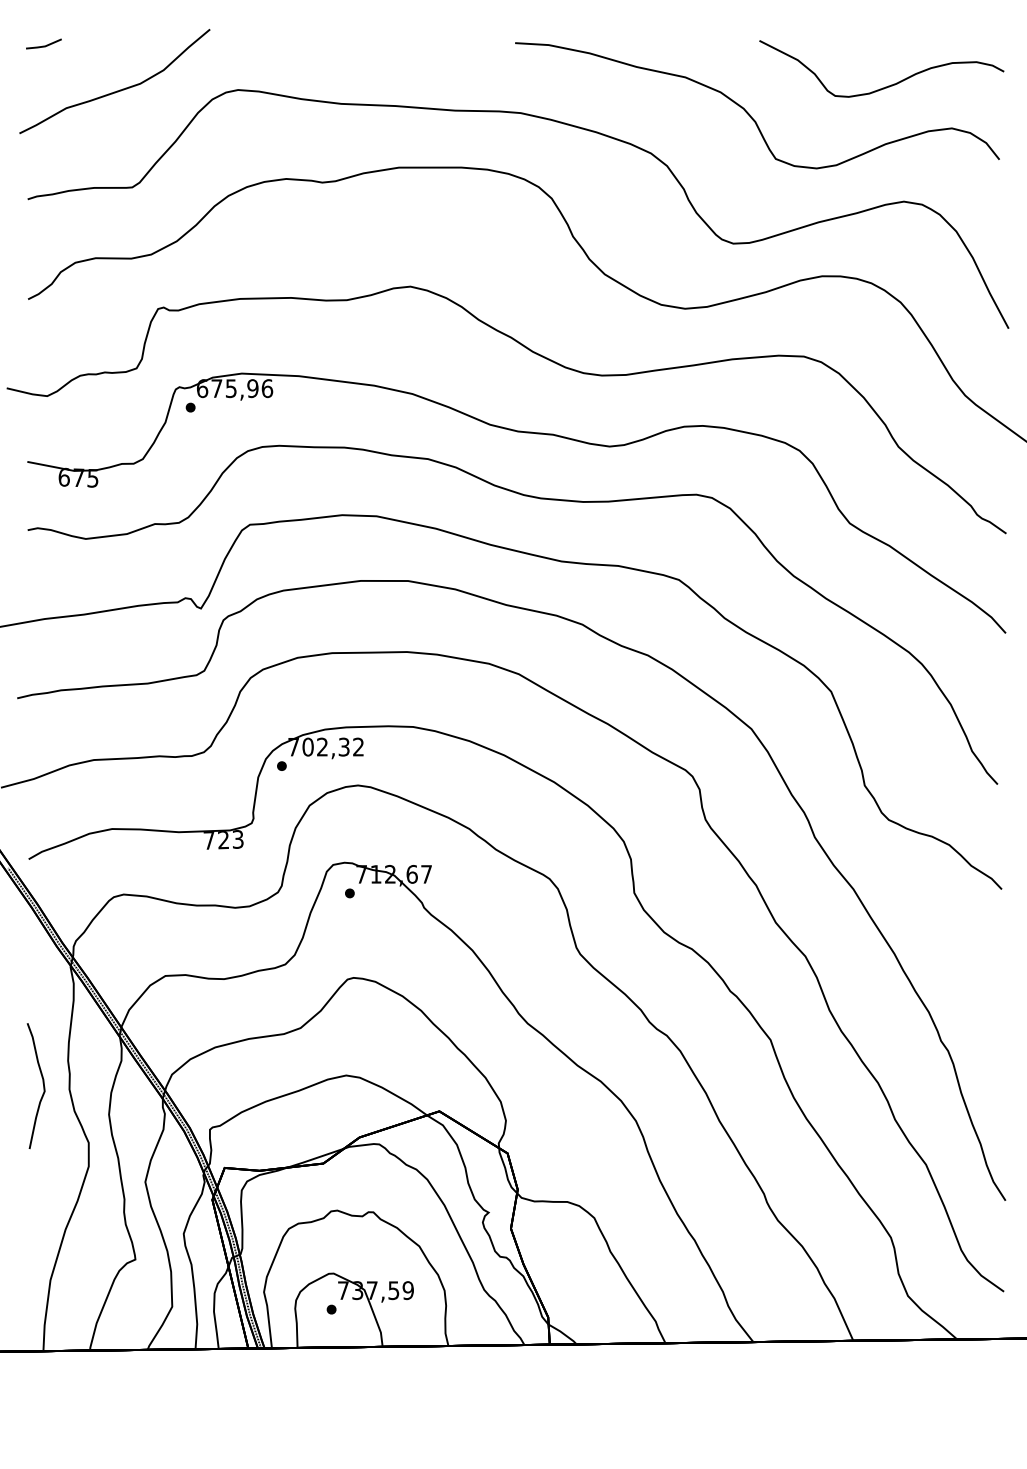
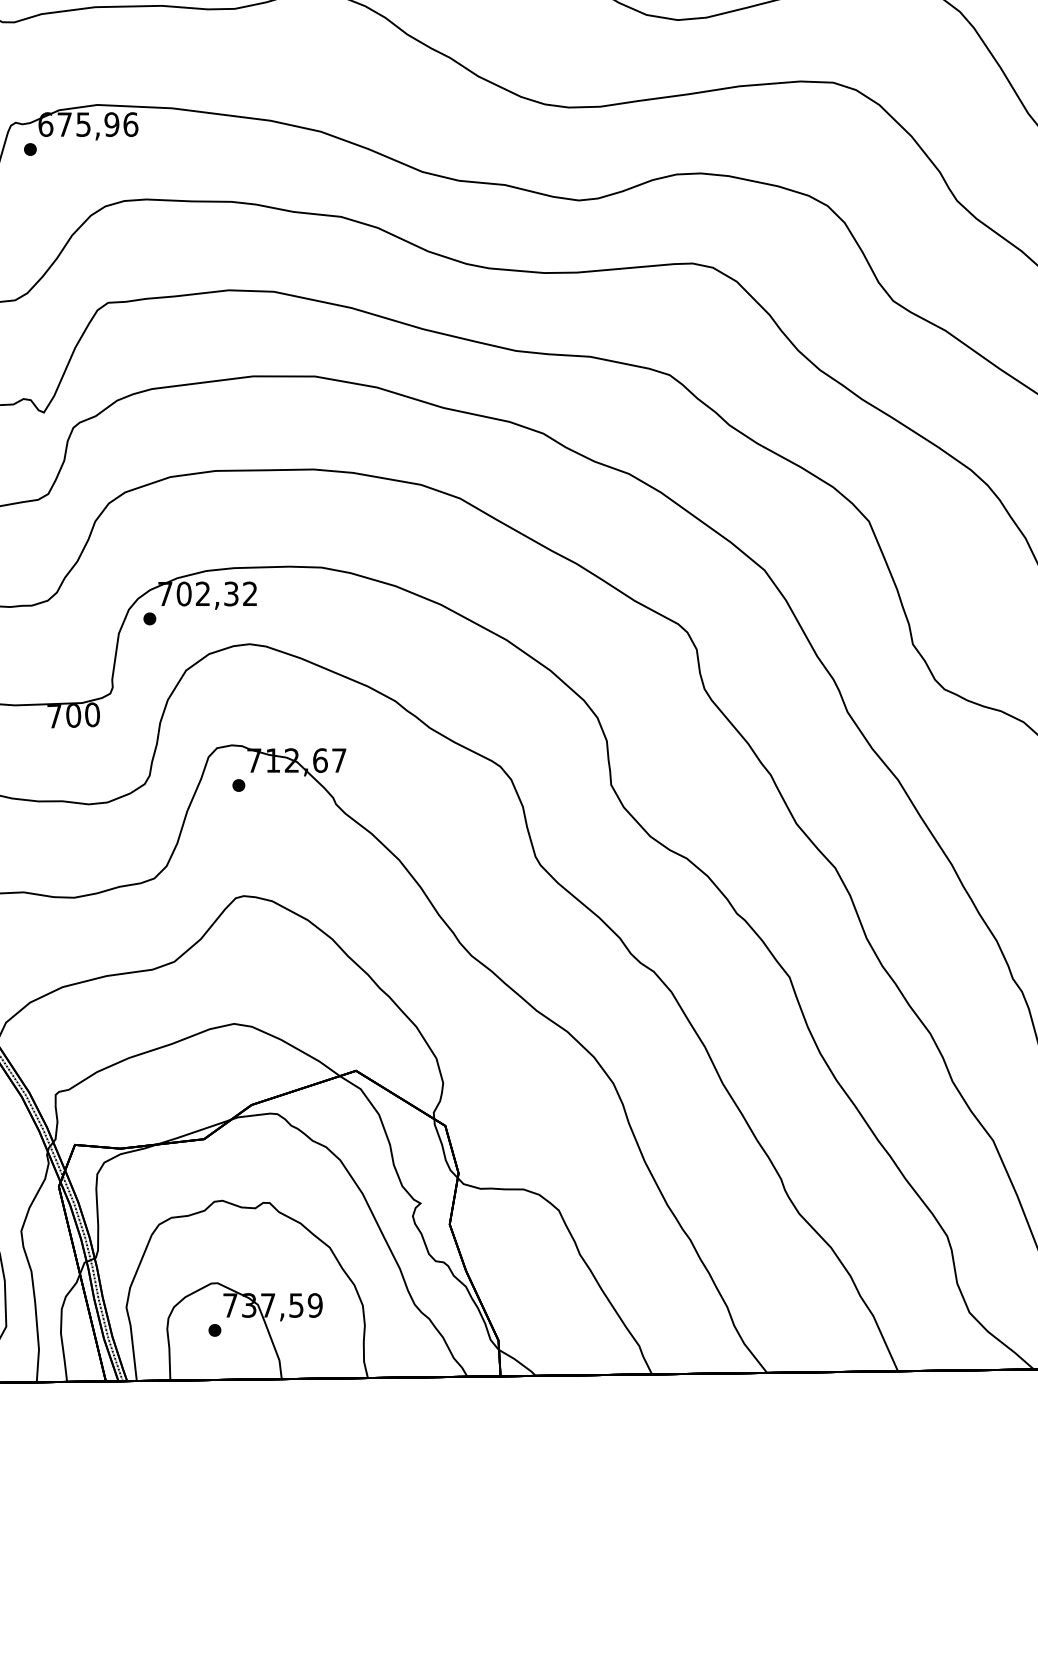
text: (230, 839) -> (82, 714), 723 -> 700

